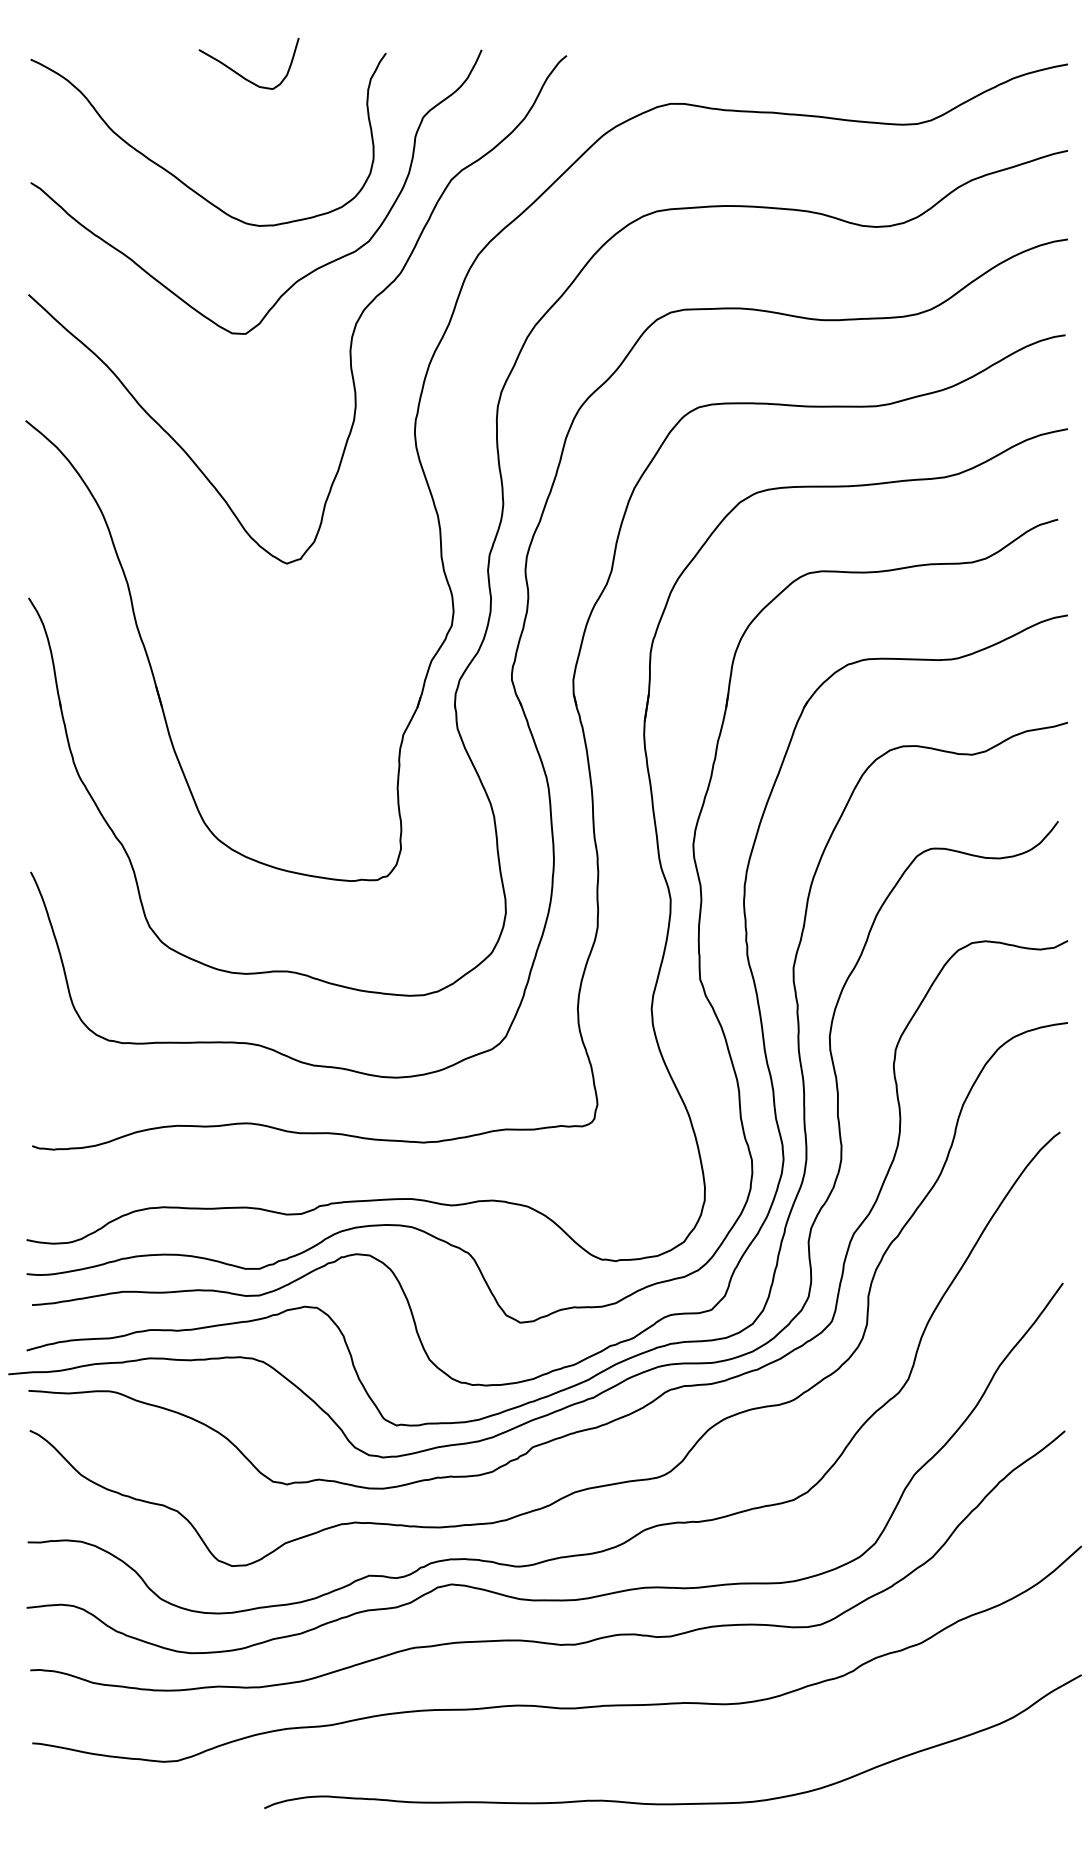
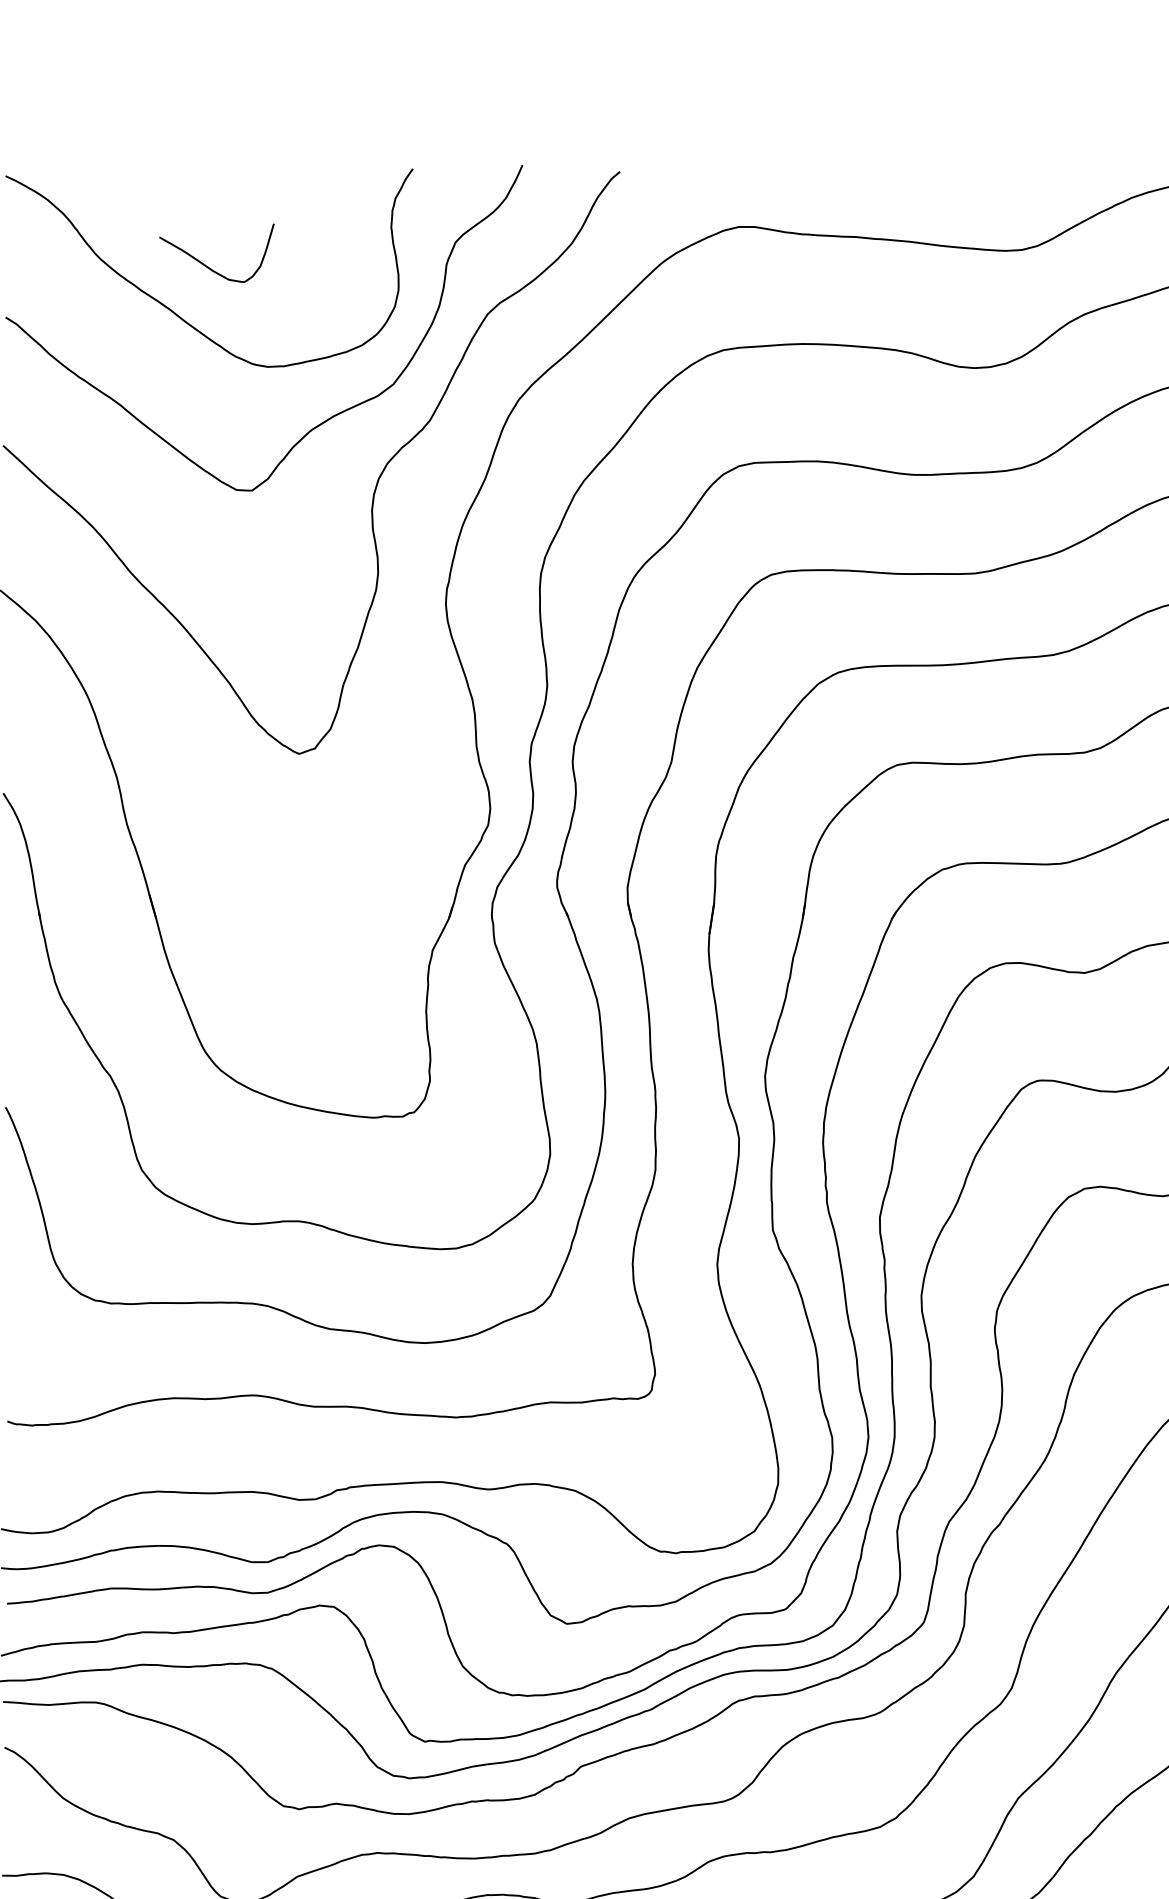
curve: (242, 75) -> (209, 266), moved

